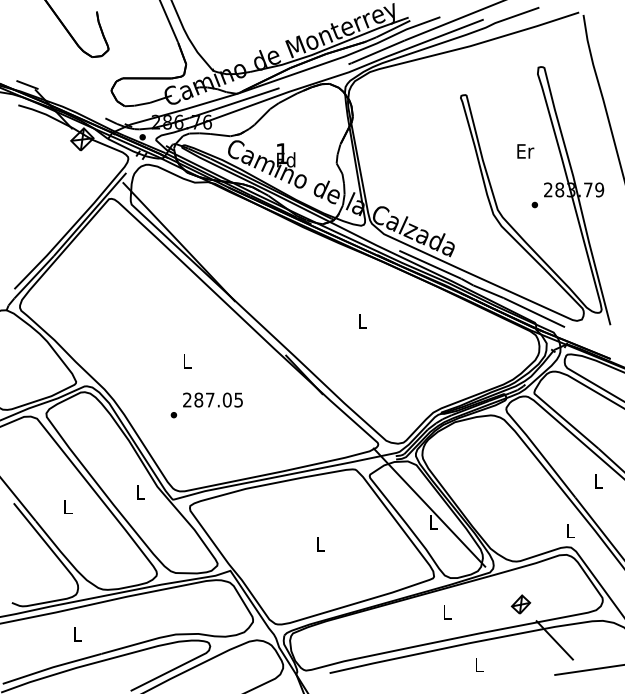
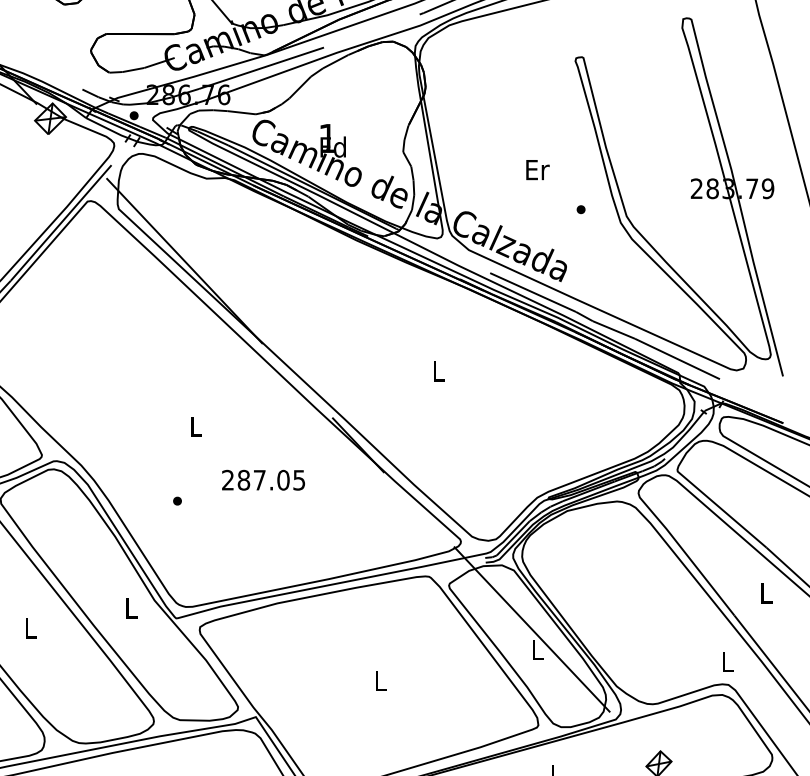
text: (525, 151) -> (537, 170), moved
part: (534, 204) -> (580, 208), moved
text: (212, 399) -> (262, 479), moved

